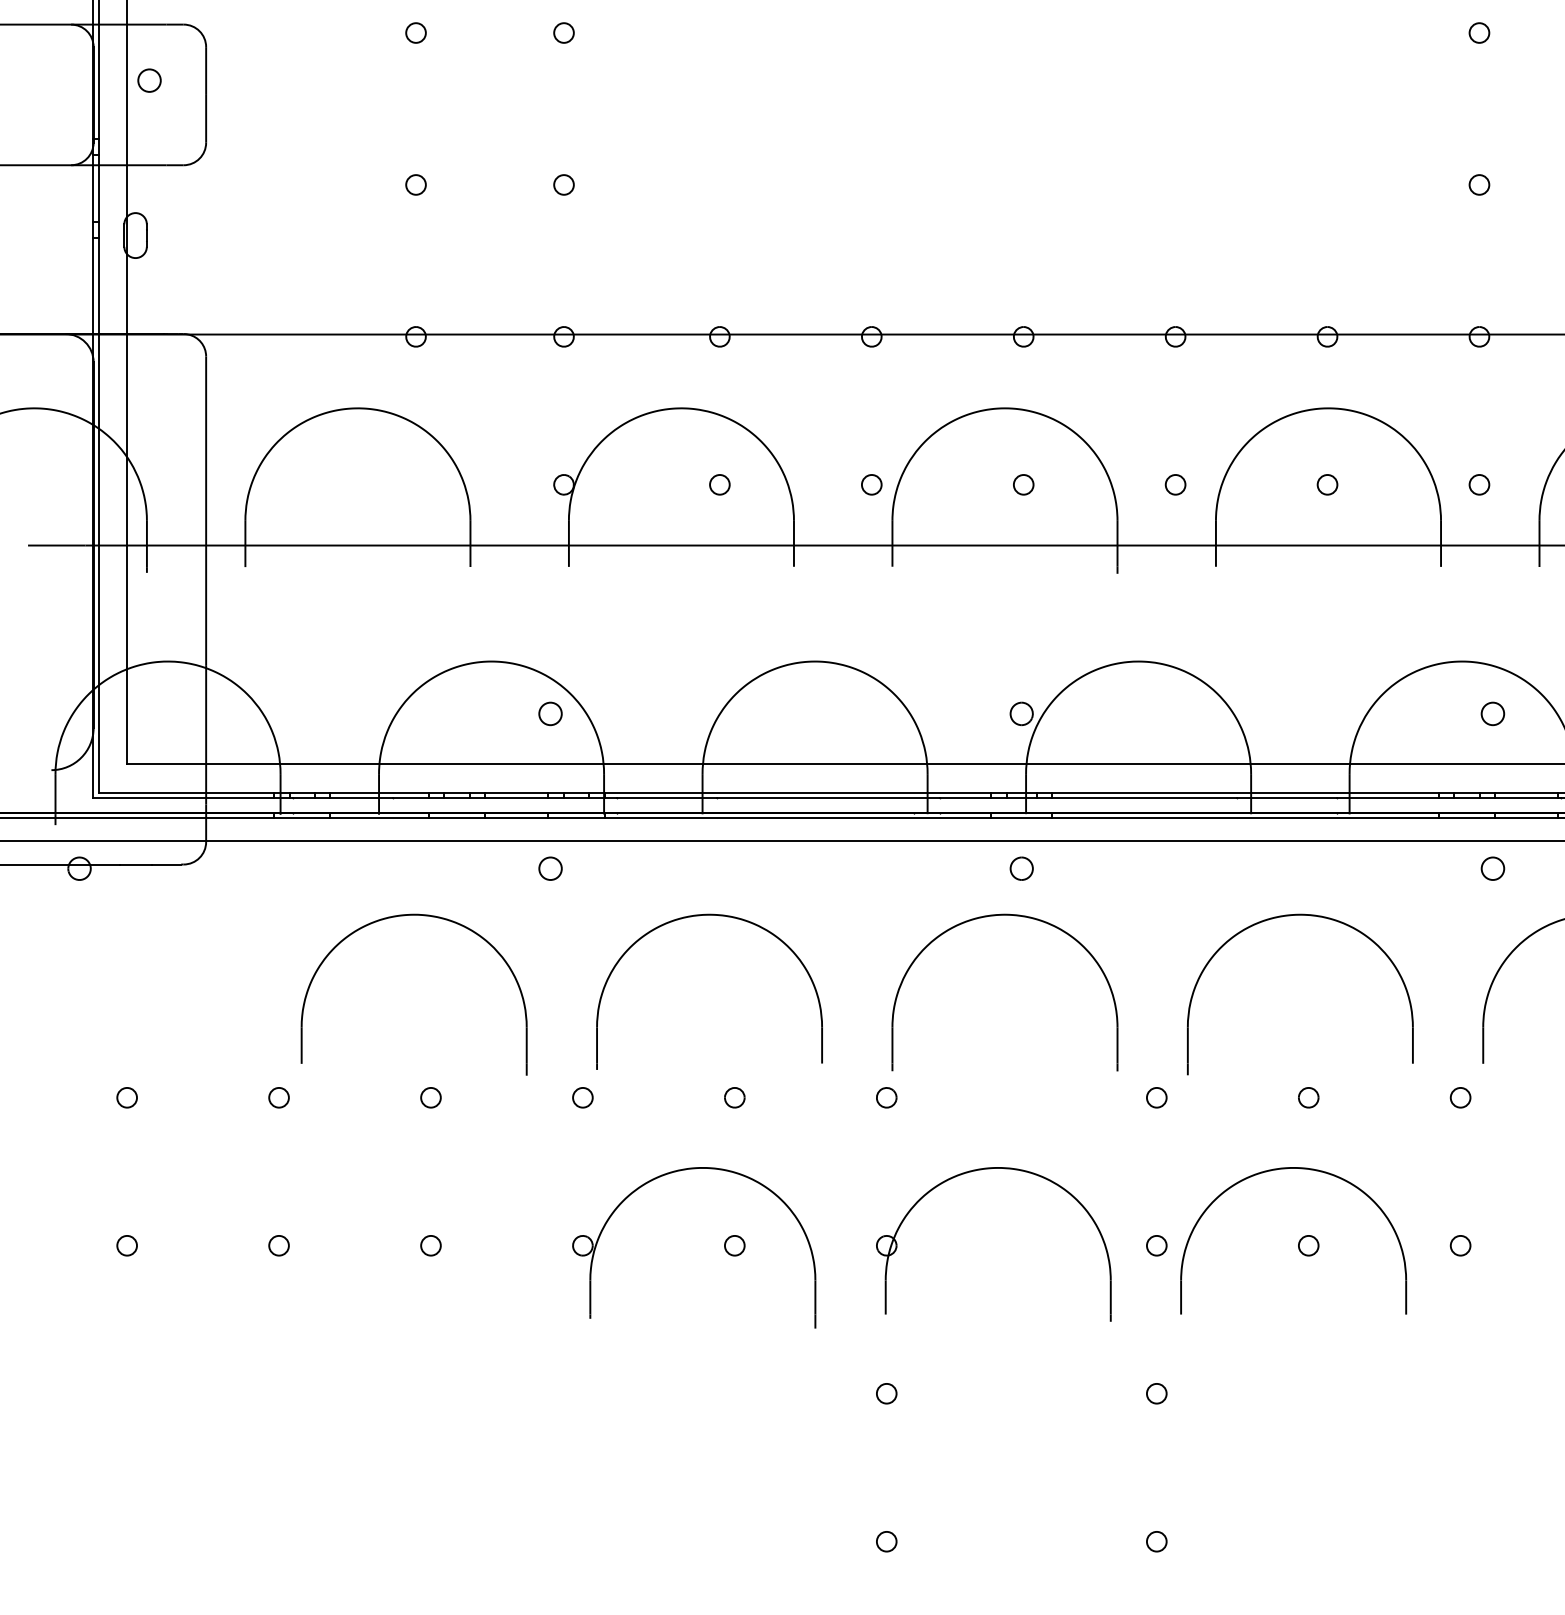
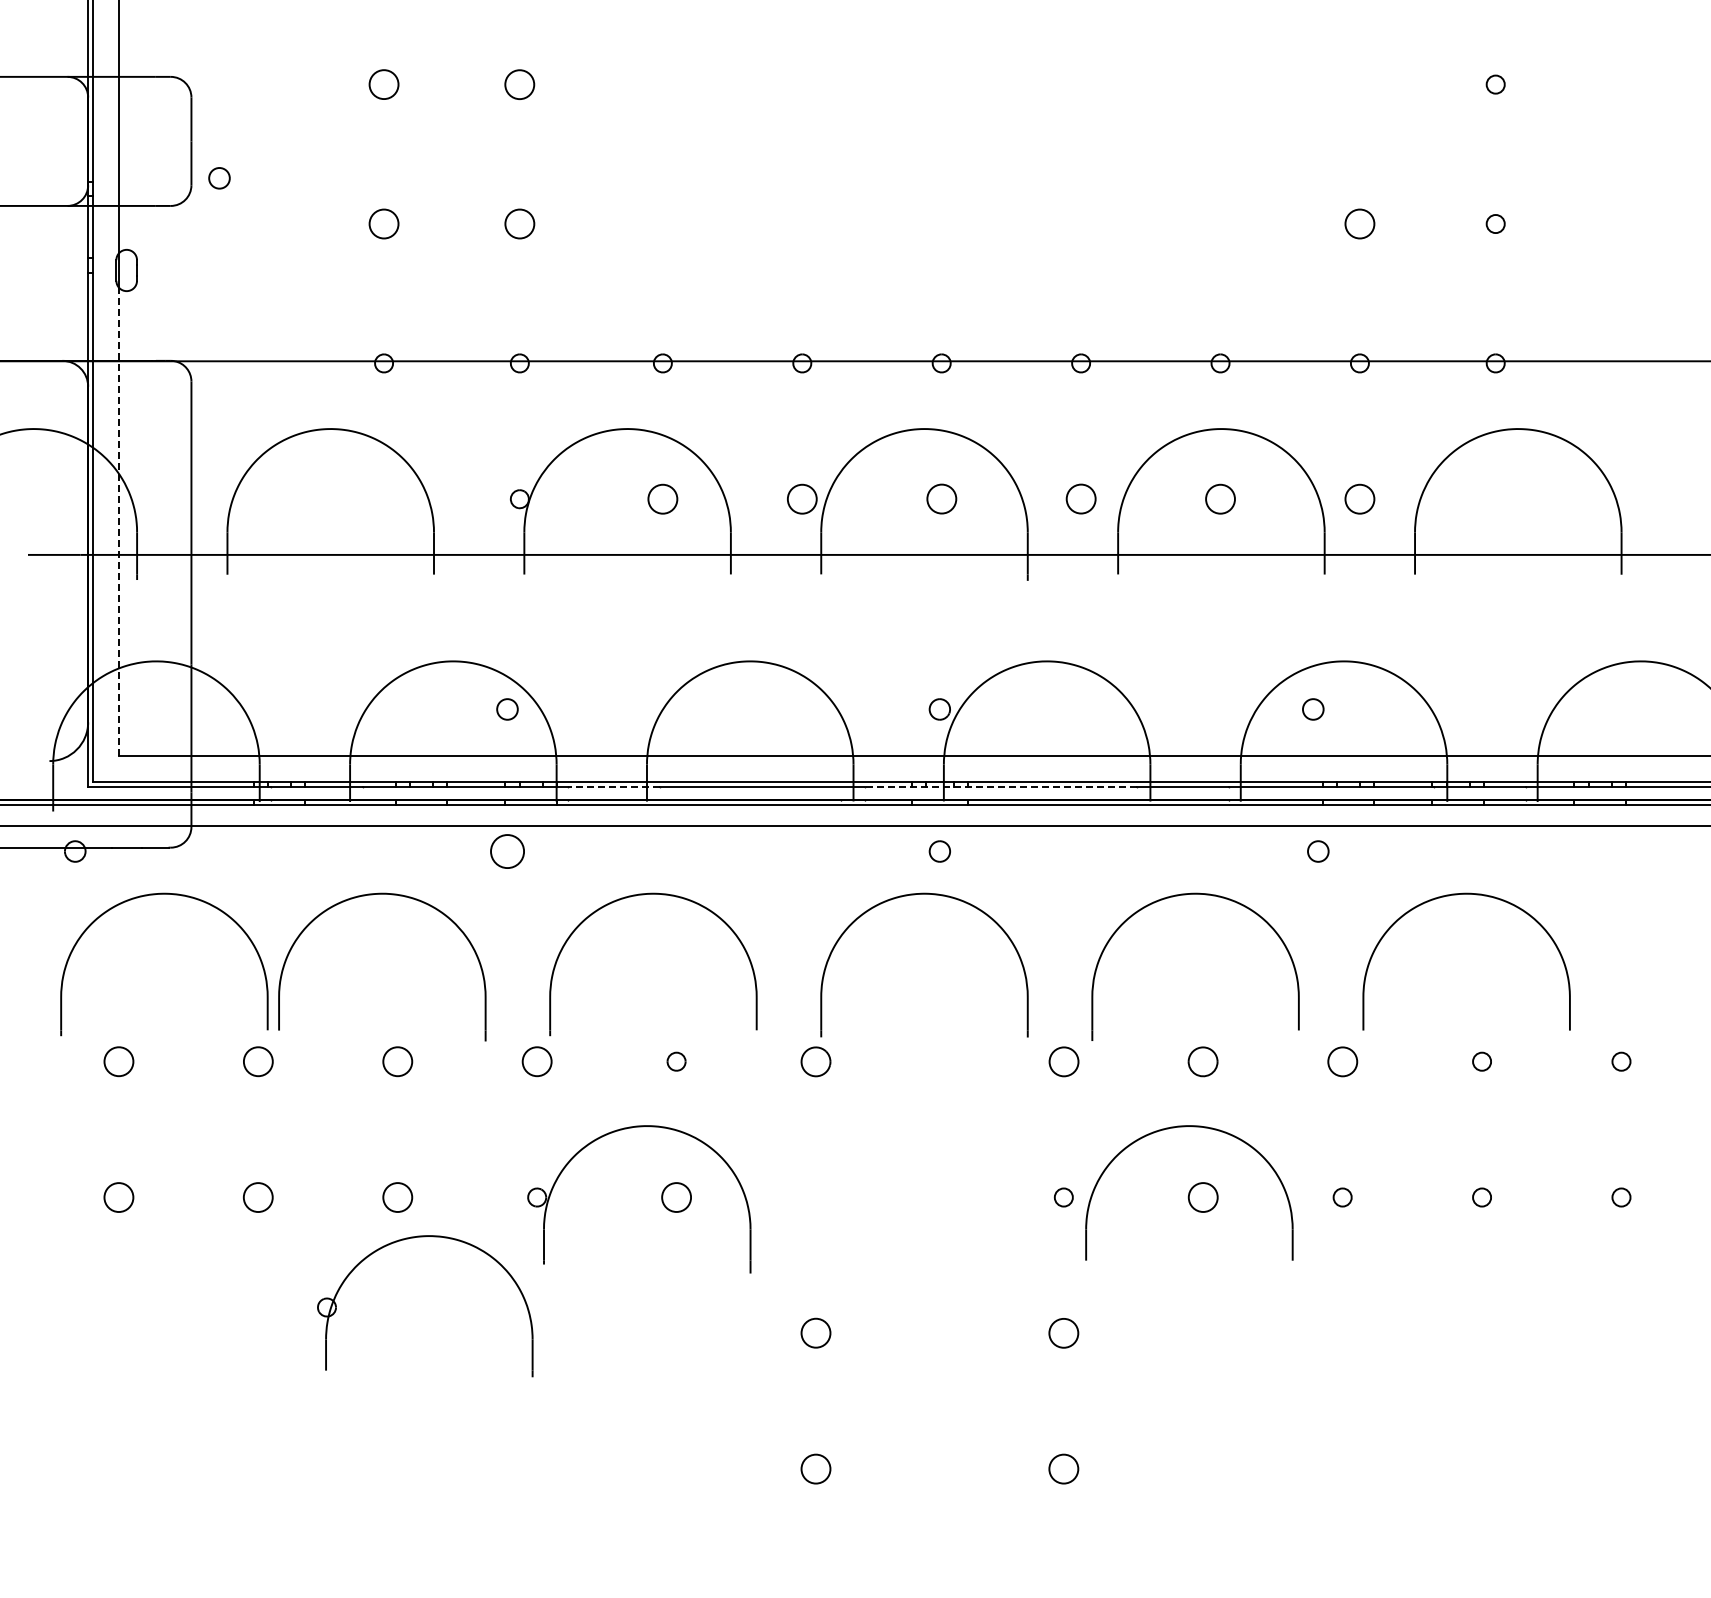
circle: (416, 32) -> (384, 84), size x1.6
circle: (563, 32) -> (519, 84), size x1.6
circle: (1478, 32) -> (1359, 84), removed
circle: (149, 80) -> (219, 178), moved
circle: (416, 185) -> (384, 224), size x1.6
circle: (563, 185) -> (519, 224), size x1.6
circle: (1478, 185) -> (1359, 224), size x1.6
circle: (719, 485) -> (662, 499), size x1.6
circle: (872, 485) -> (802, 499), size x1.6
circle: (1023, 485) -> (941, 499), size x1.6
circle: (1174, 485) -> (1080, 499), size x1.6
circle: (1327, 485) -> (1220, 499), size x1.6
circle: (1478, 485) -> (1359, 499), size x1.6
line: (126, 509) -> (118, 521), solid -> dashed
circle: (1493, 713) -> (1313, 709), moved
line: (667, 797) -> (614, 786), solid -> dashed
line: (1087, 797) -> (1000, 786), solid -> dashed
circle: (550, 868) -> (507, 851), size x1.6
circle: (1493, 868) -> (1318, 851), moved
part: (186, 916) -> (173, 895), added
circle: (126, 1097) -> (118, 1061), size x1.6
circle: (279, 1097) -> (258, 1061), size x1.6
circle: (430, 1097) -> (397, 1061), size x1.6
circle: (583, 1097) -> (537, 1061), size x1.6
part: (886, 1097) -> (815, 1061), size x1.6
circle: (1156, 1097) -> (1063, 1061), size x1.6
part: (1308, 1097) -> (1203, 1061), size x1.6
circle: (1460, 1097) -> (1342, 1061), size x1.6
part: (982, 1170) -> (414, 1238), moved
circle: (126, 1245) -> (118, 1197), size x1.6
circle: (279, 1245) -> (258, 1197), size x1.6
circle: (430, 1245) -> (397, 1197), size x1.6
circle: (734, 1245) -> (676, 1197), size x1.6
circle: (1308, 1245) -> (1203, 1197), size x1.6
circle: (886, 1393) -> (815, 1333), size x1.6
circle: (1156, 1393) -> (1063, 1333), size x1.6
circle: (886, 1542) -> (815, 1469), size x1.6
circle: (1156, 1542) -> (1063, 1469), size x1.6

